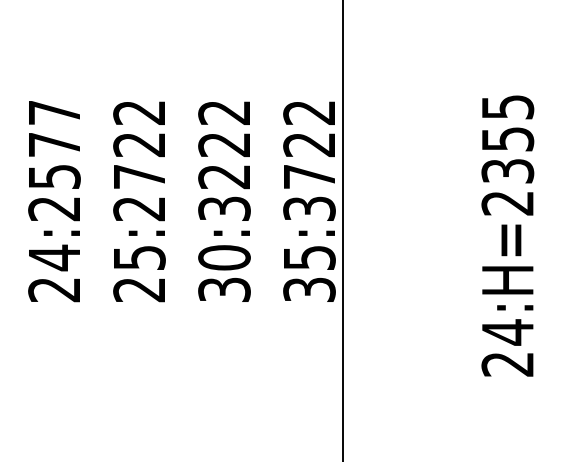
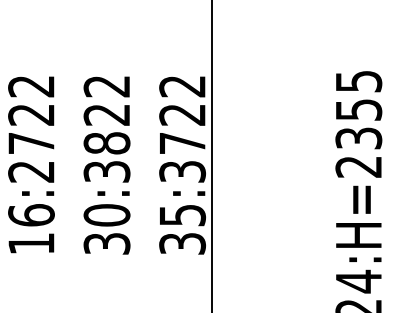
text: (224, 176) -> (107, 143), 30:3222 -> 30:3822
text: (139, 273) -> (31, 229), 25:2722 -> 16:2722

